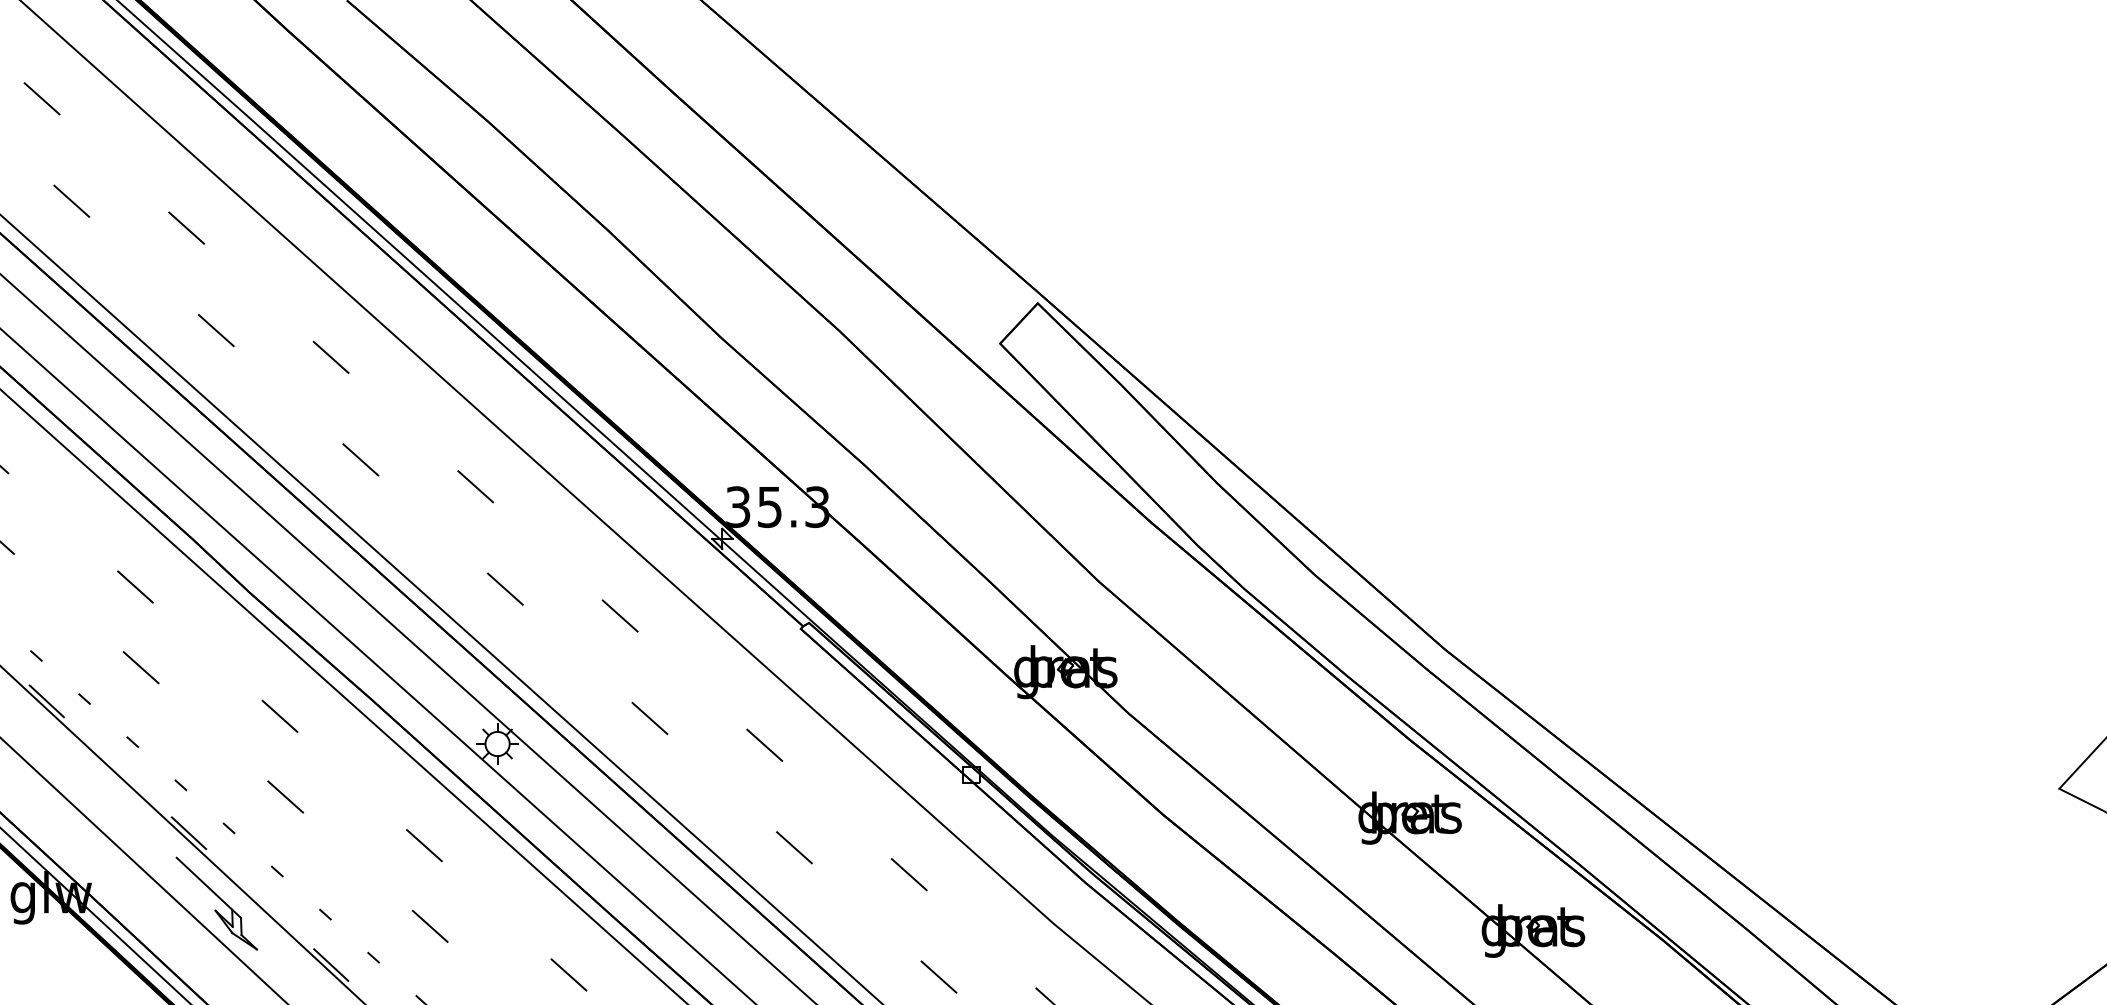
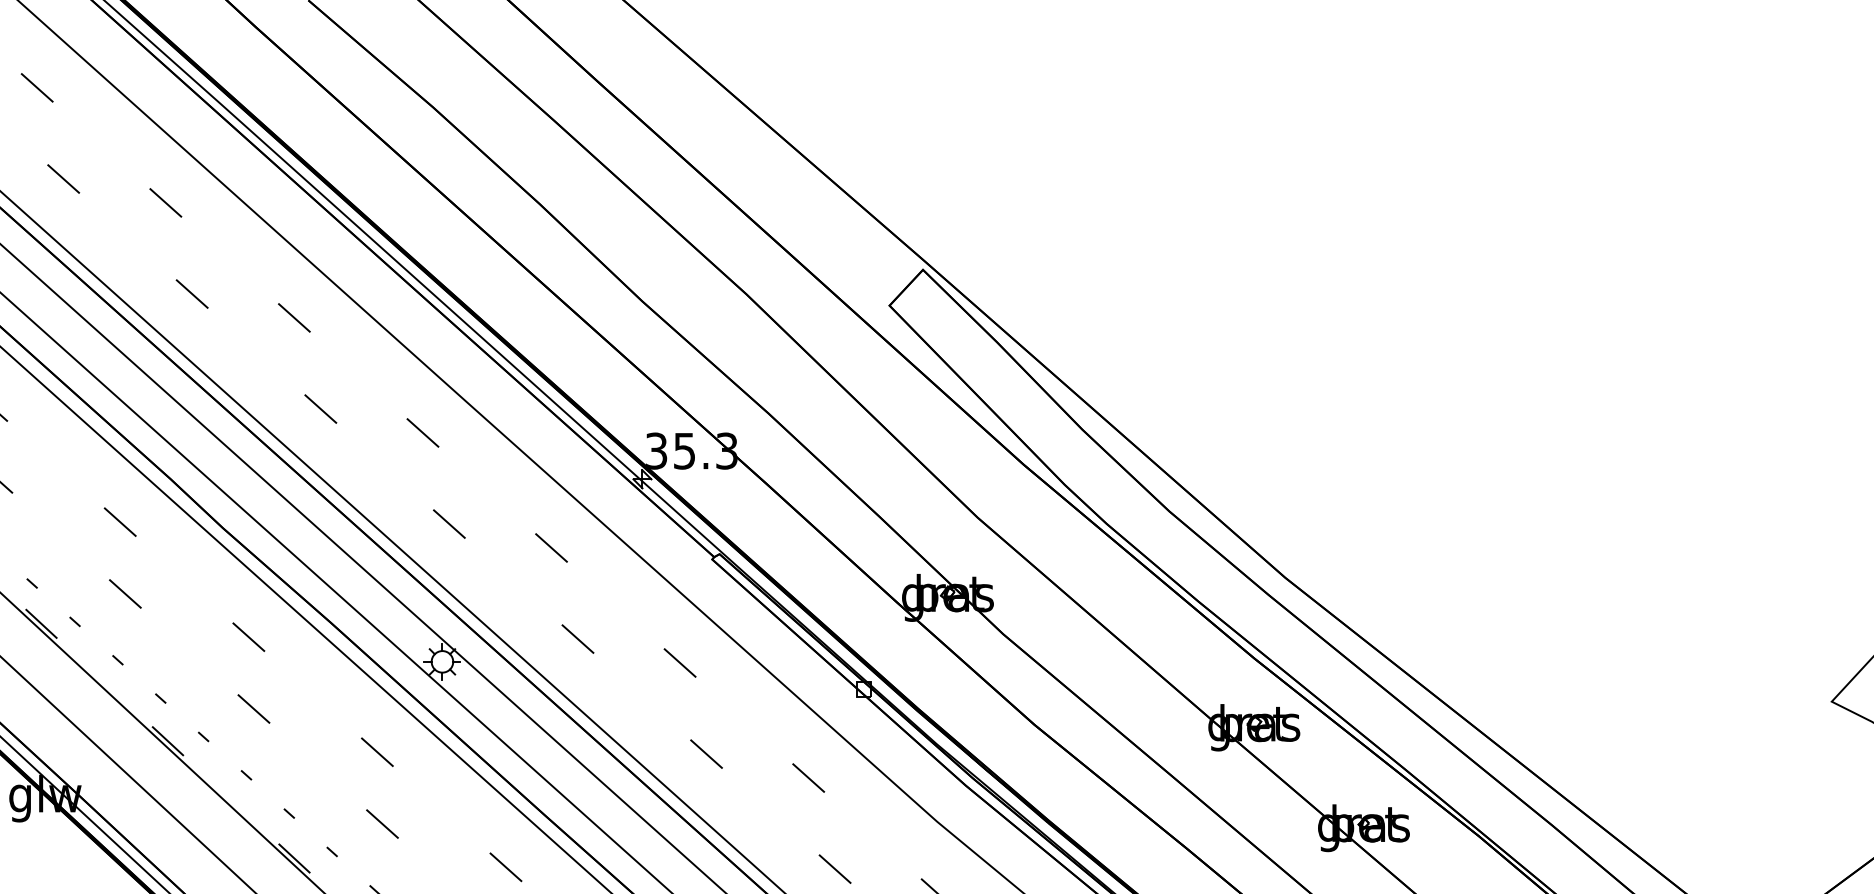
part: (216, 903) -> (192, 803), removed

